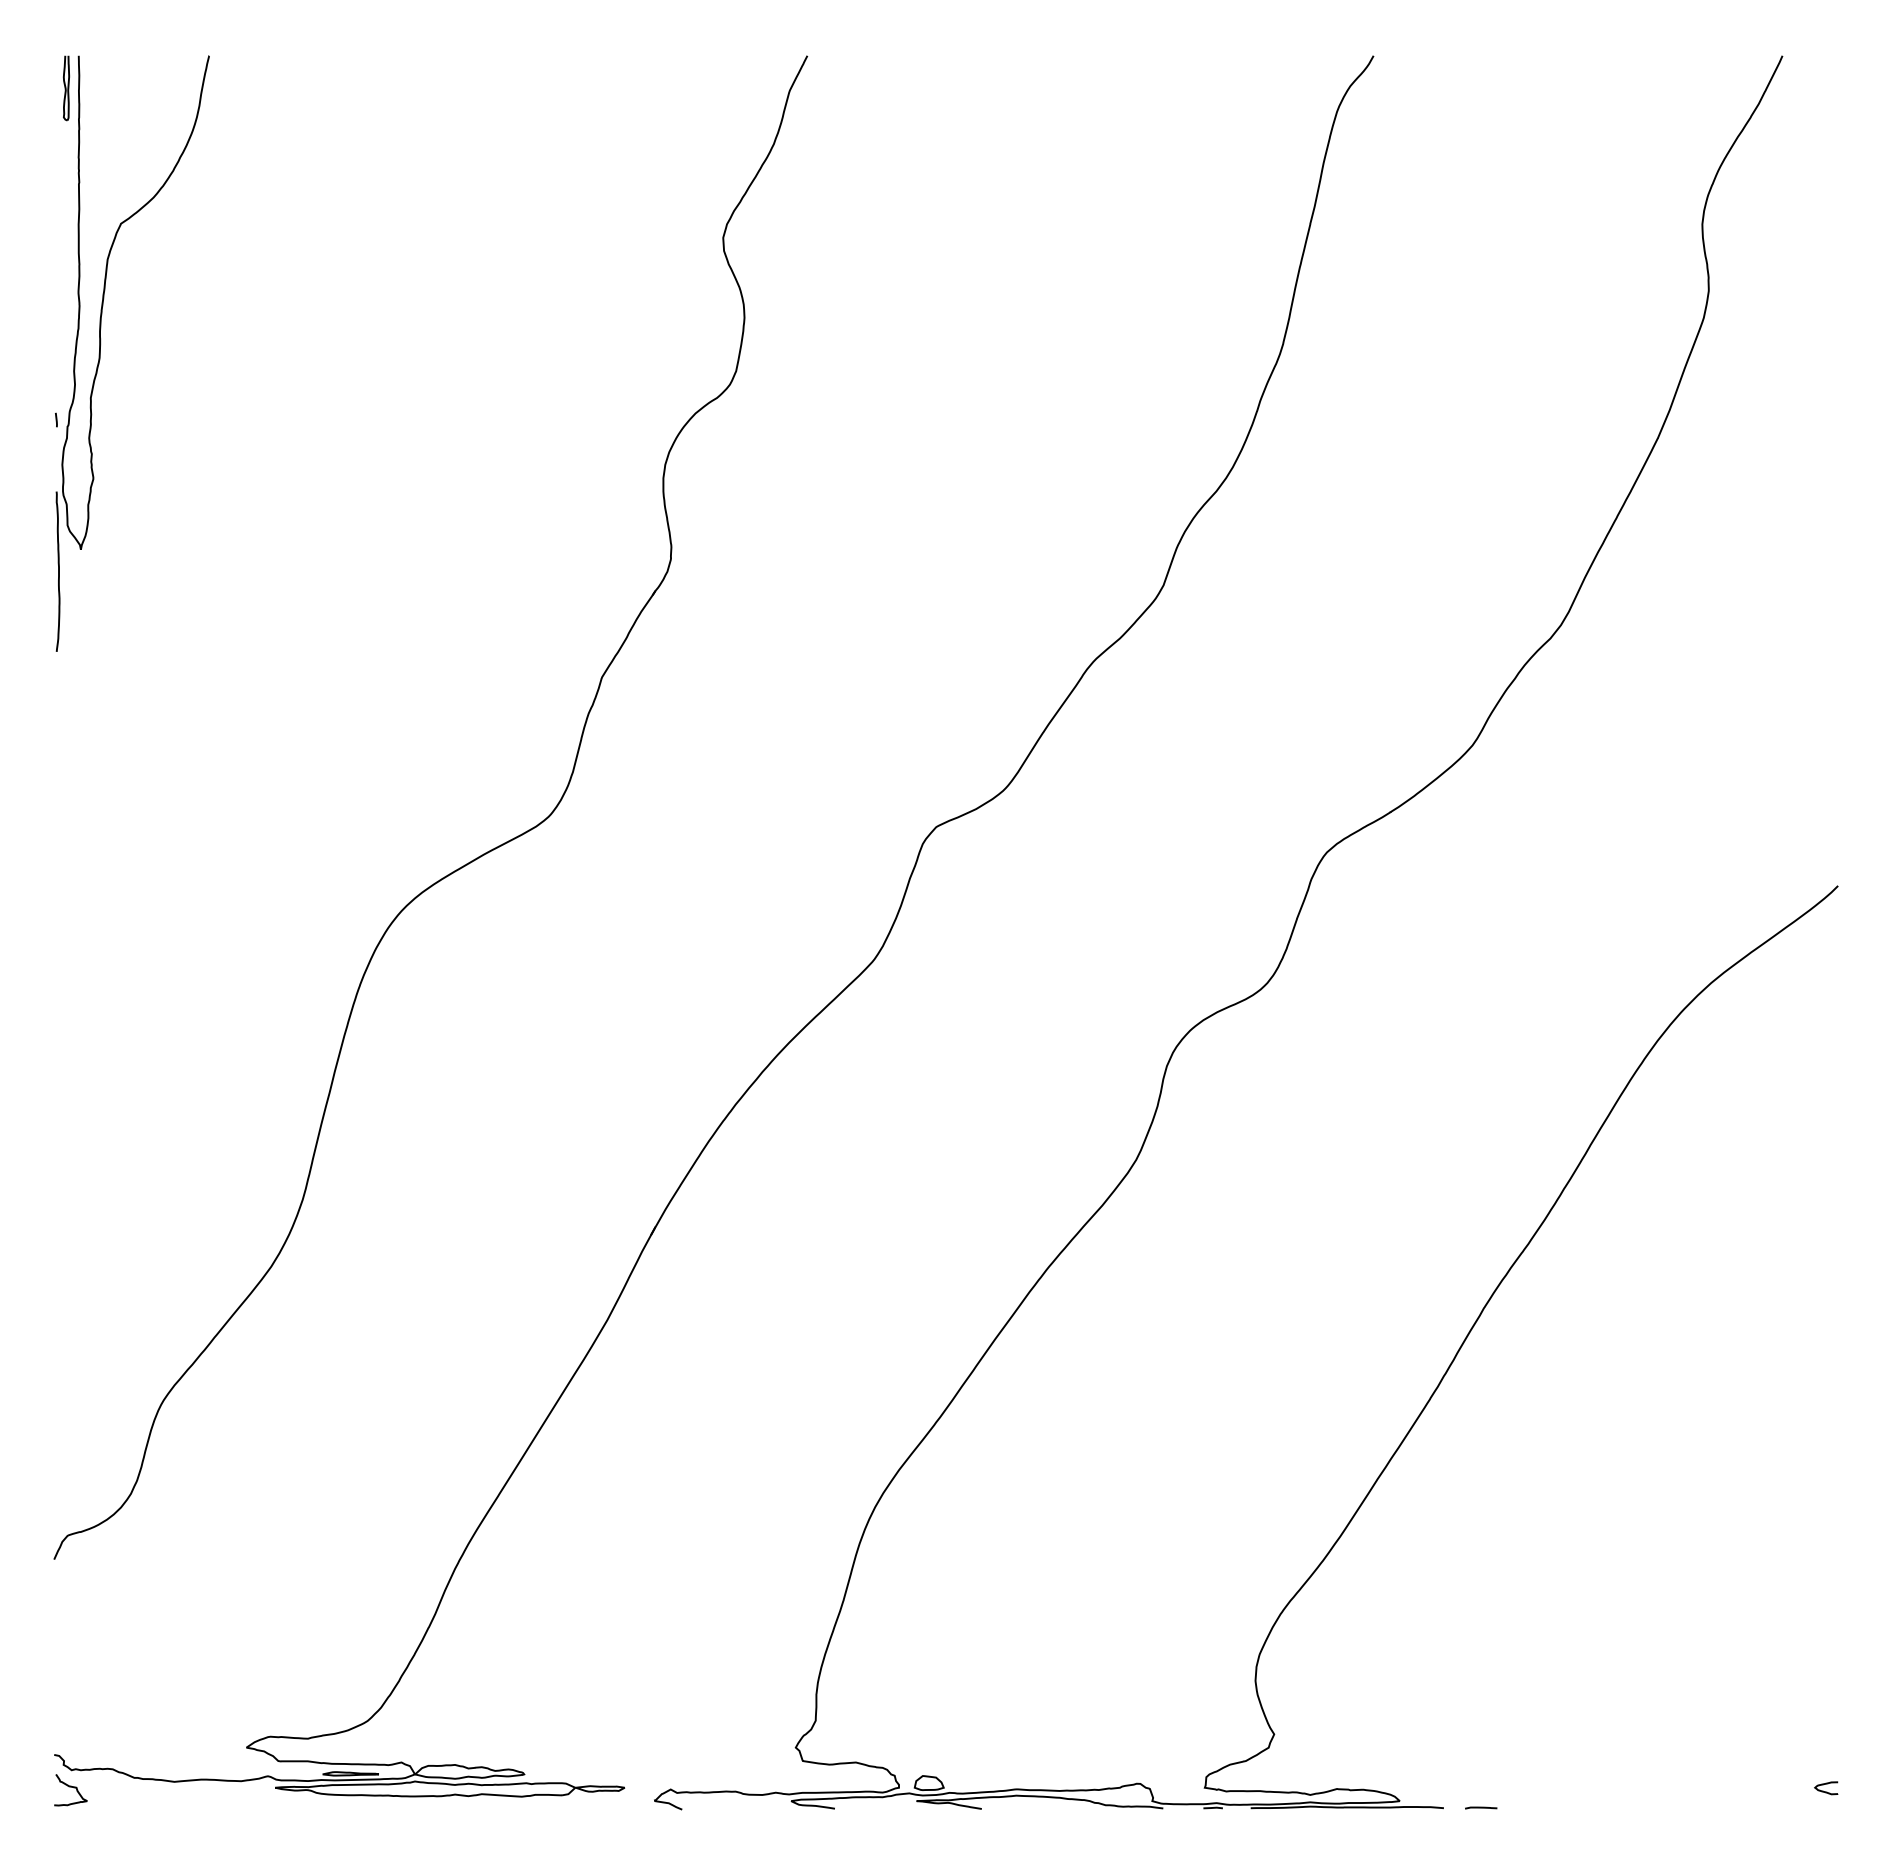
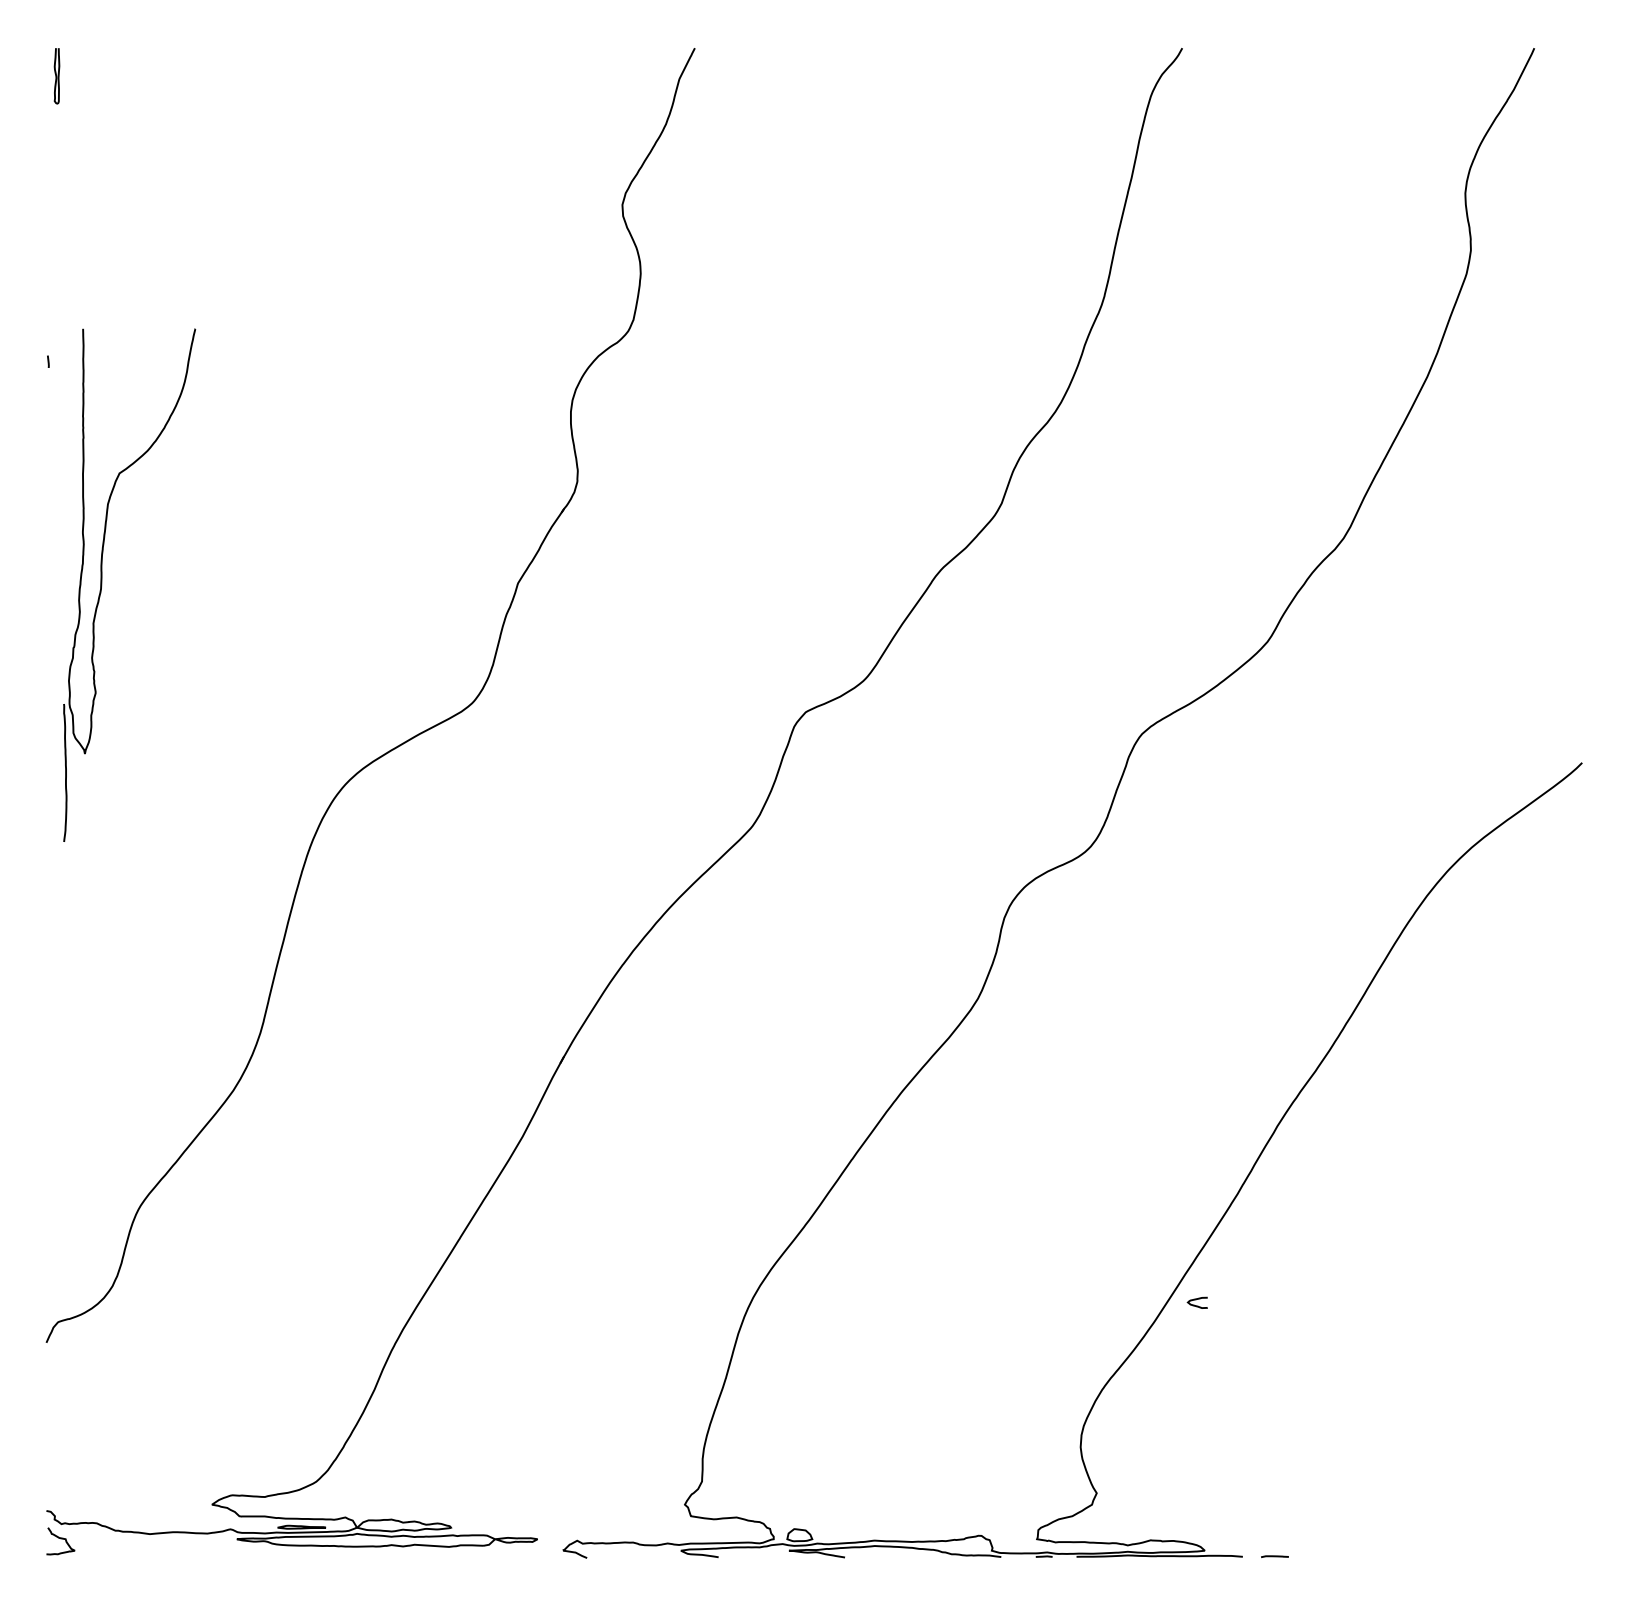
part: (100, 353) -> (101, 585), moved
curve: (1826, 1791) -> (1197, 1305), moved

